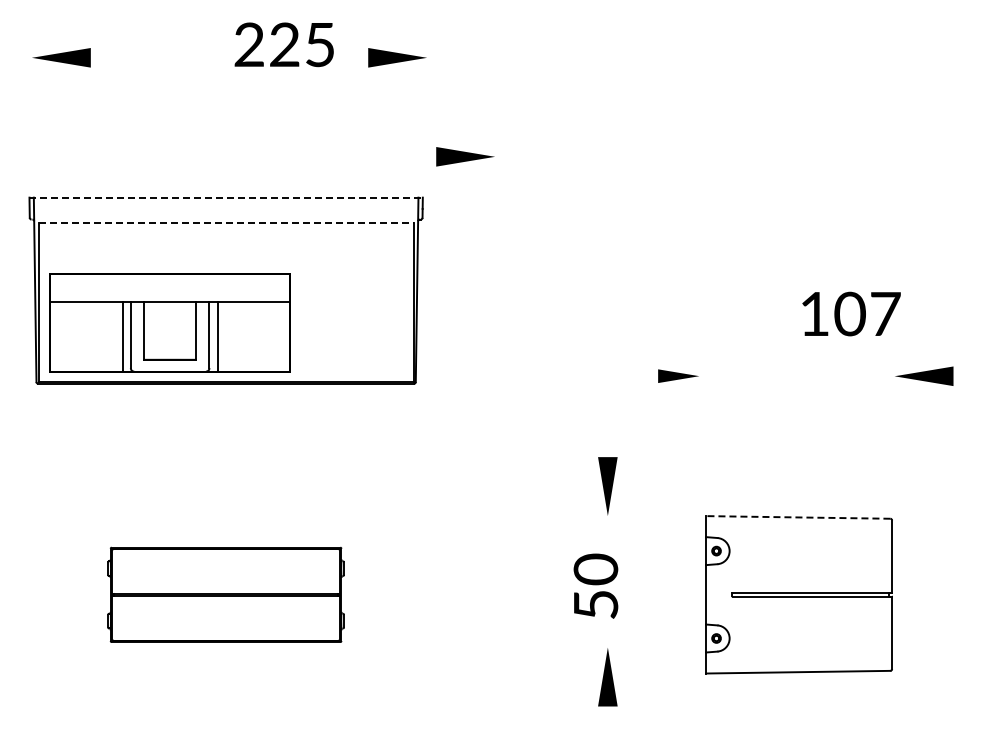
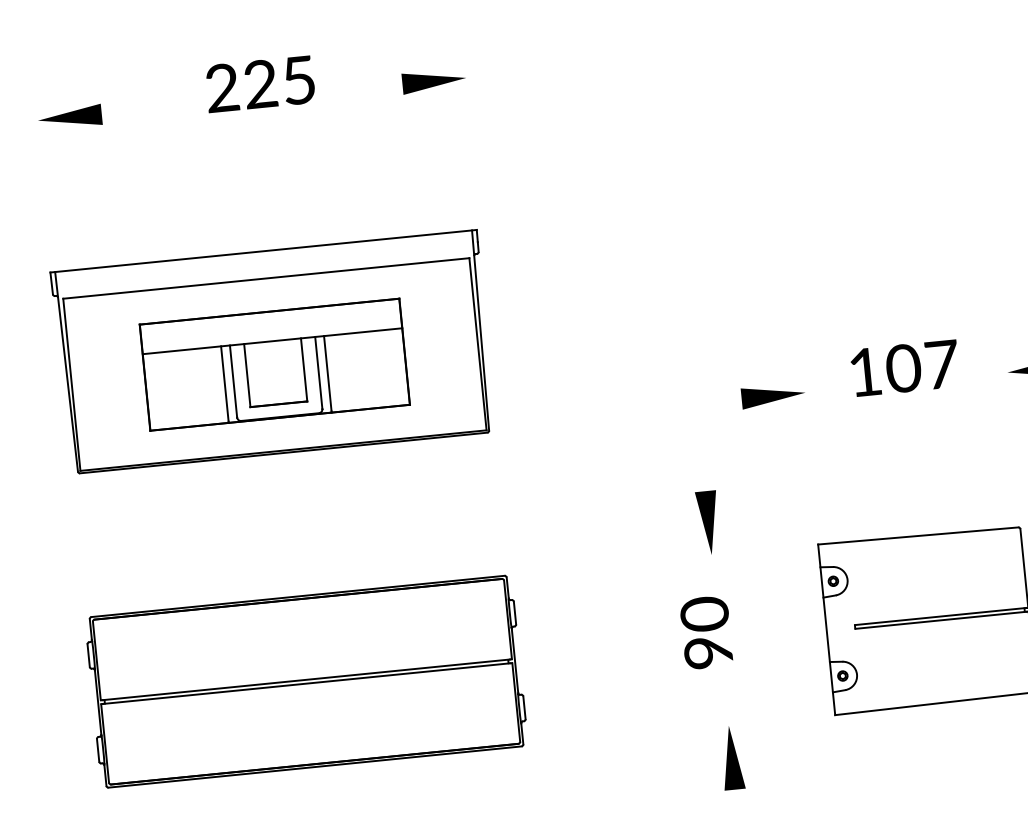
text: (283, 44) -> (259, 84), moved
part: (465, 156) -> (518, 180), removed
line: (226, 197) -> (263, 251), dashed -> solid
line: (226, 222) -> (266, 278), dashed -> solid
text: (851, 313) -> (905, 367), moved
part: (169, 322) -> (274, 363), moved
part: (678, 375) -> (773, 395), size x1.43
line: (797, 517) -> (917, 536), dashed -> solid
part: (225, 594) -> (305, 681), size x1.67
text: (595, 605) -> (708, 653), 50 -> 90
part: (607, 677) -> (731, 758), moved

